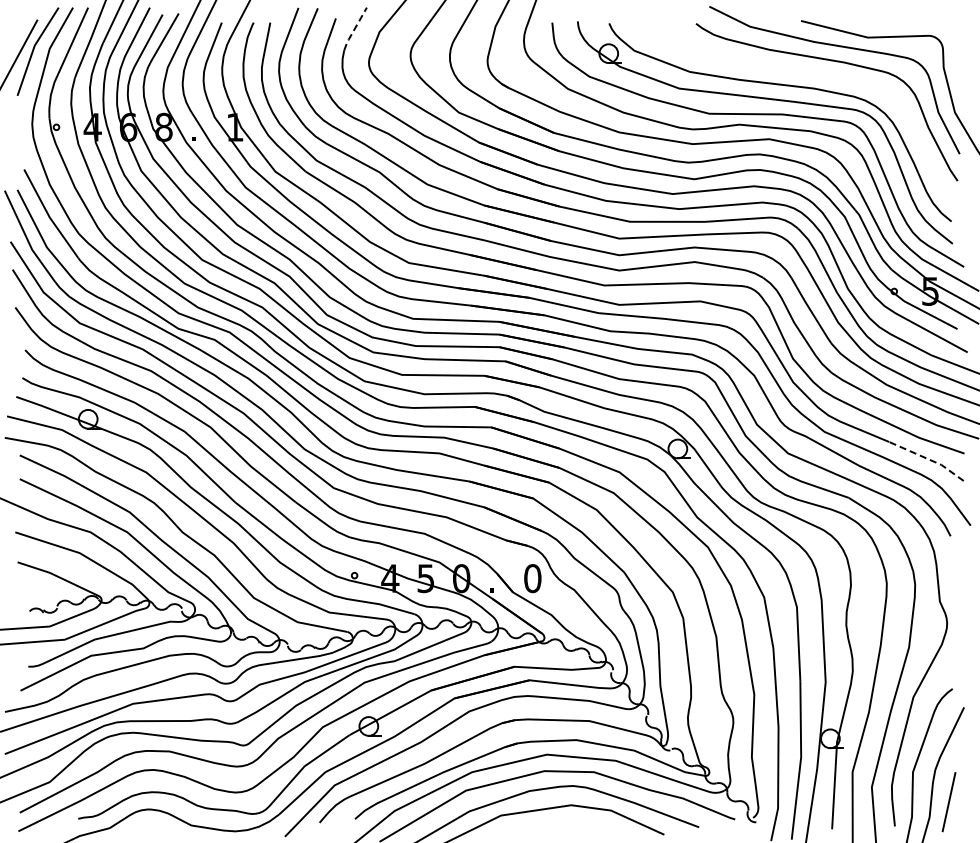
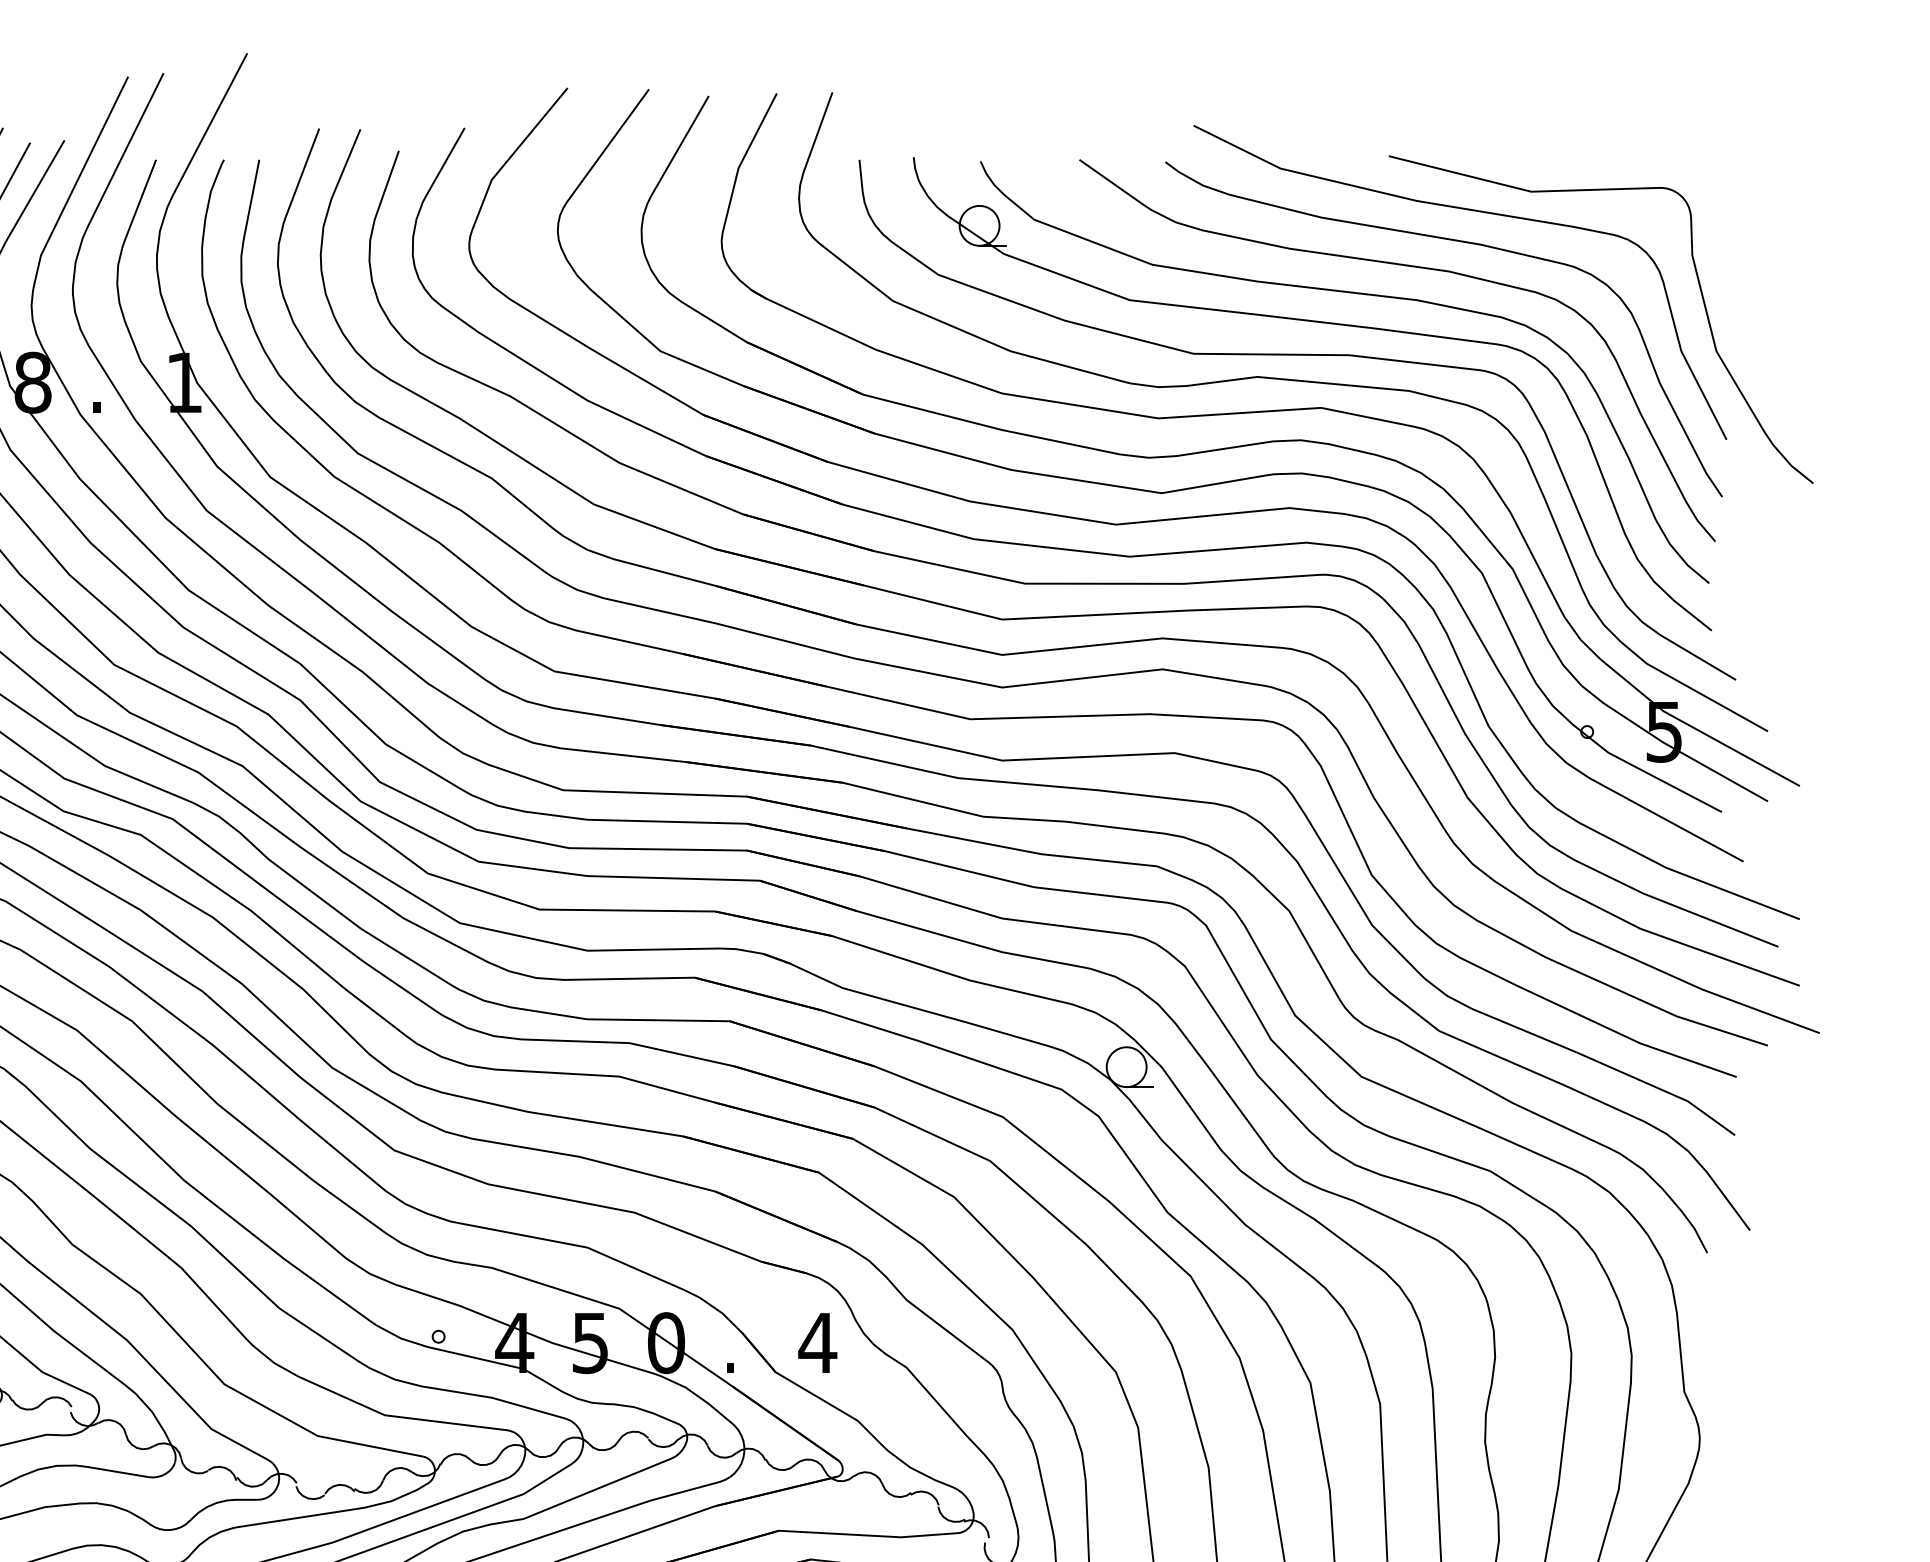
line: (354, 30) -> (438, 176), dashed -> solid
curve: (809, 73) -> (1406, 268), added
line: (928, 459) -> (1660, 1089), dashed -> solid
text: (532, 578) -> (817, 1342), 0 -> 4

